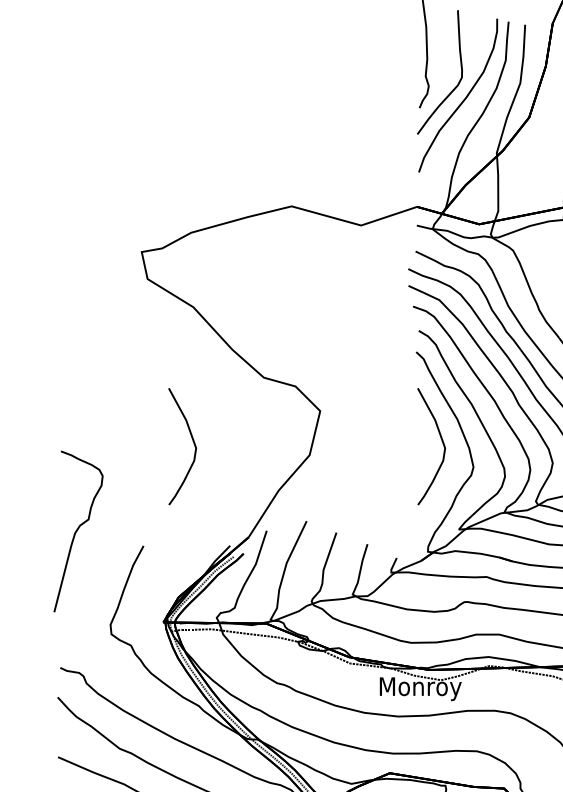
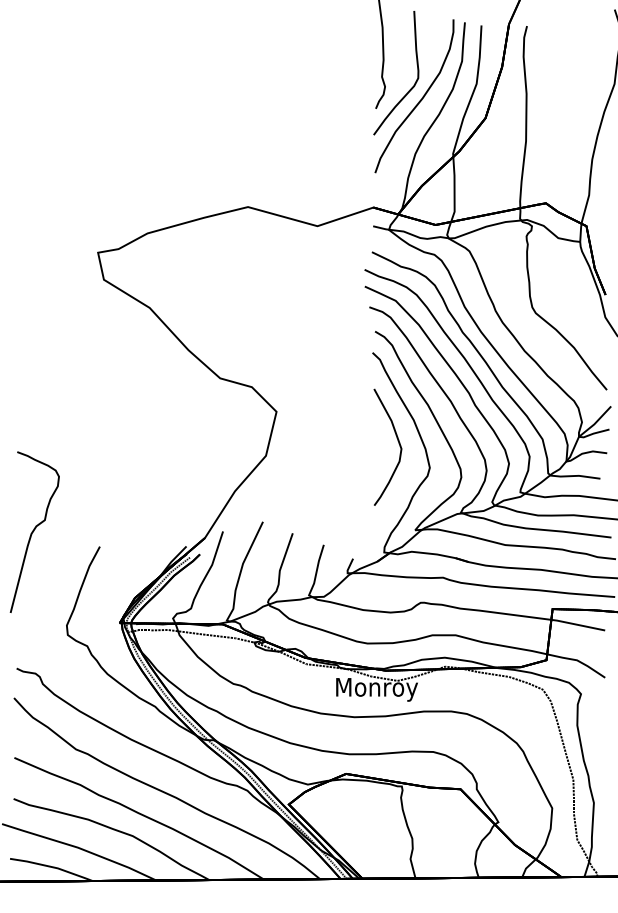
curve: (192, 440) -> (148, 441), removed

